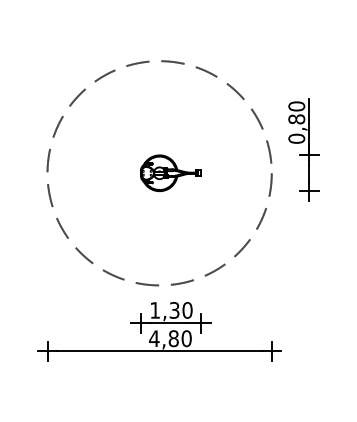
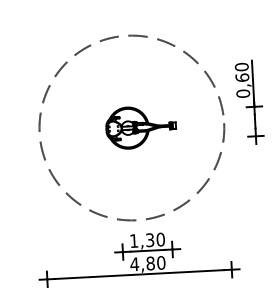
text: (296, 119) -> (242, 77), 0,80 -> 0,60
part: (170, 173) -> (140, 127), size x1.4

